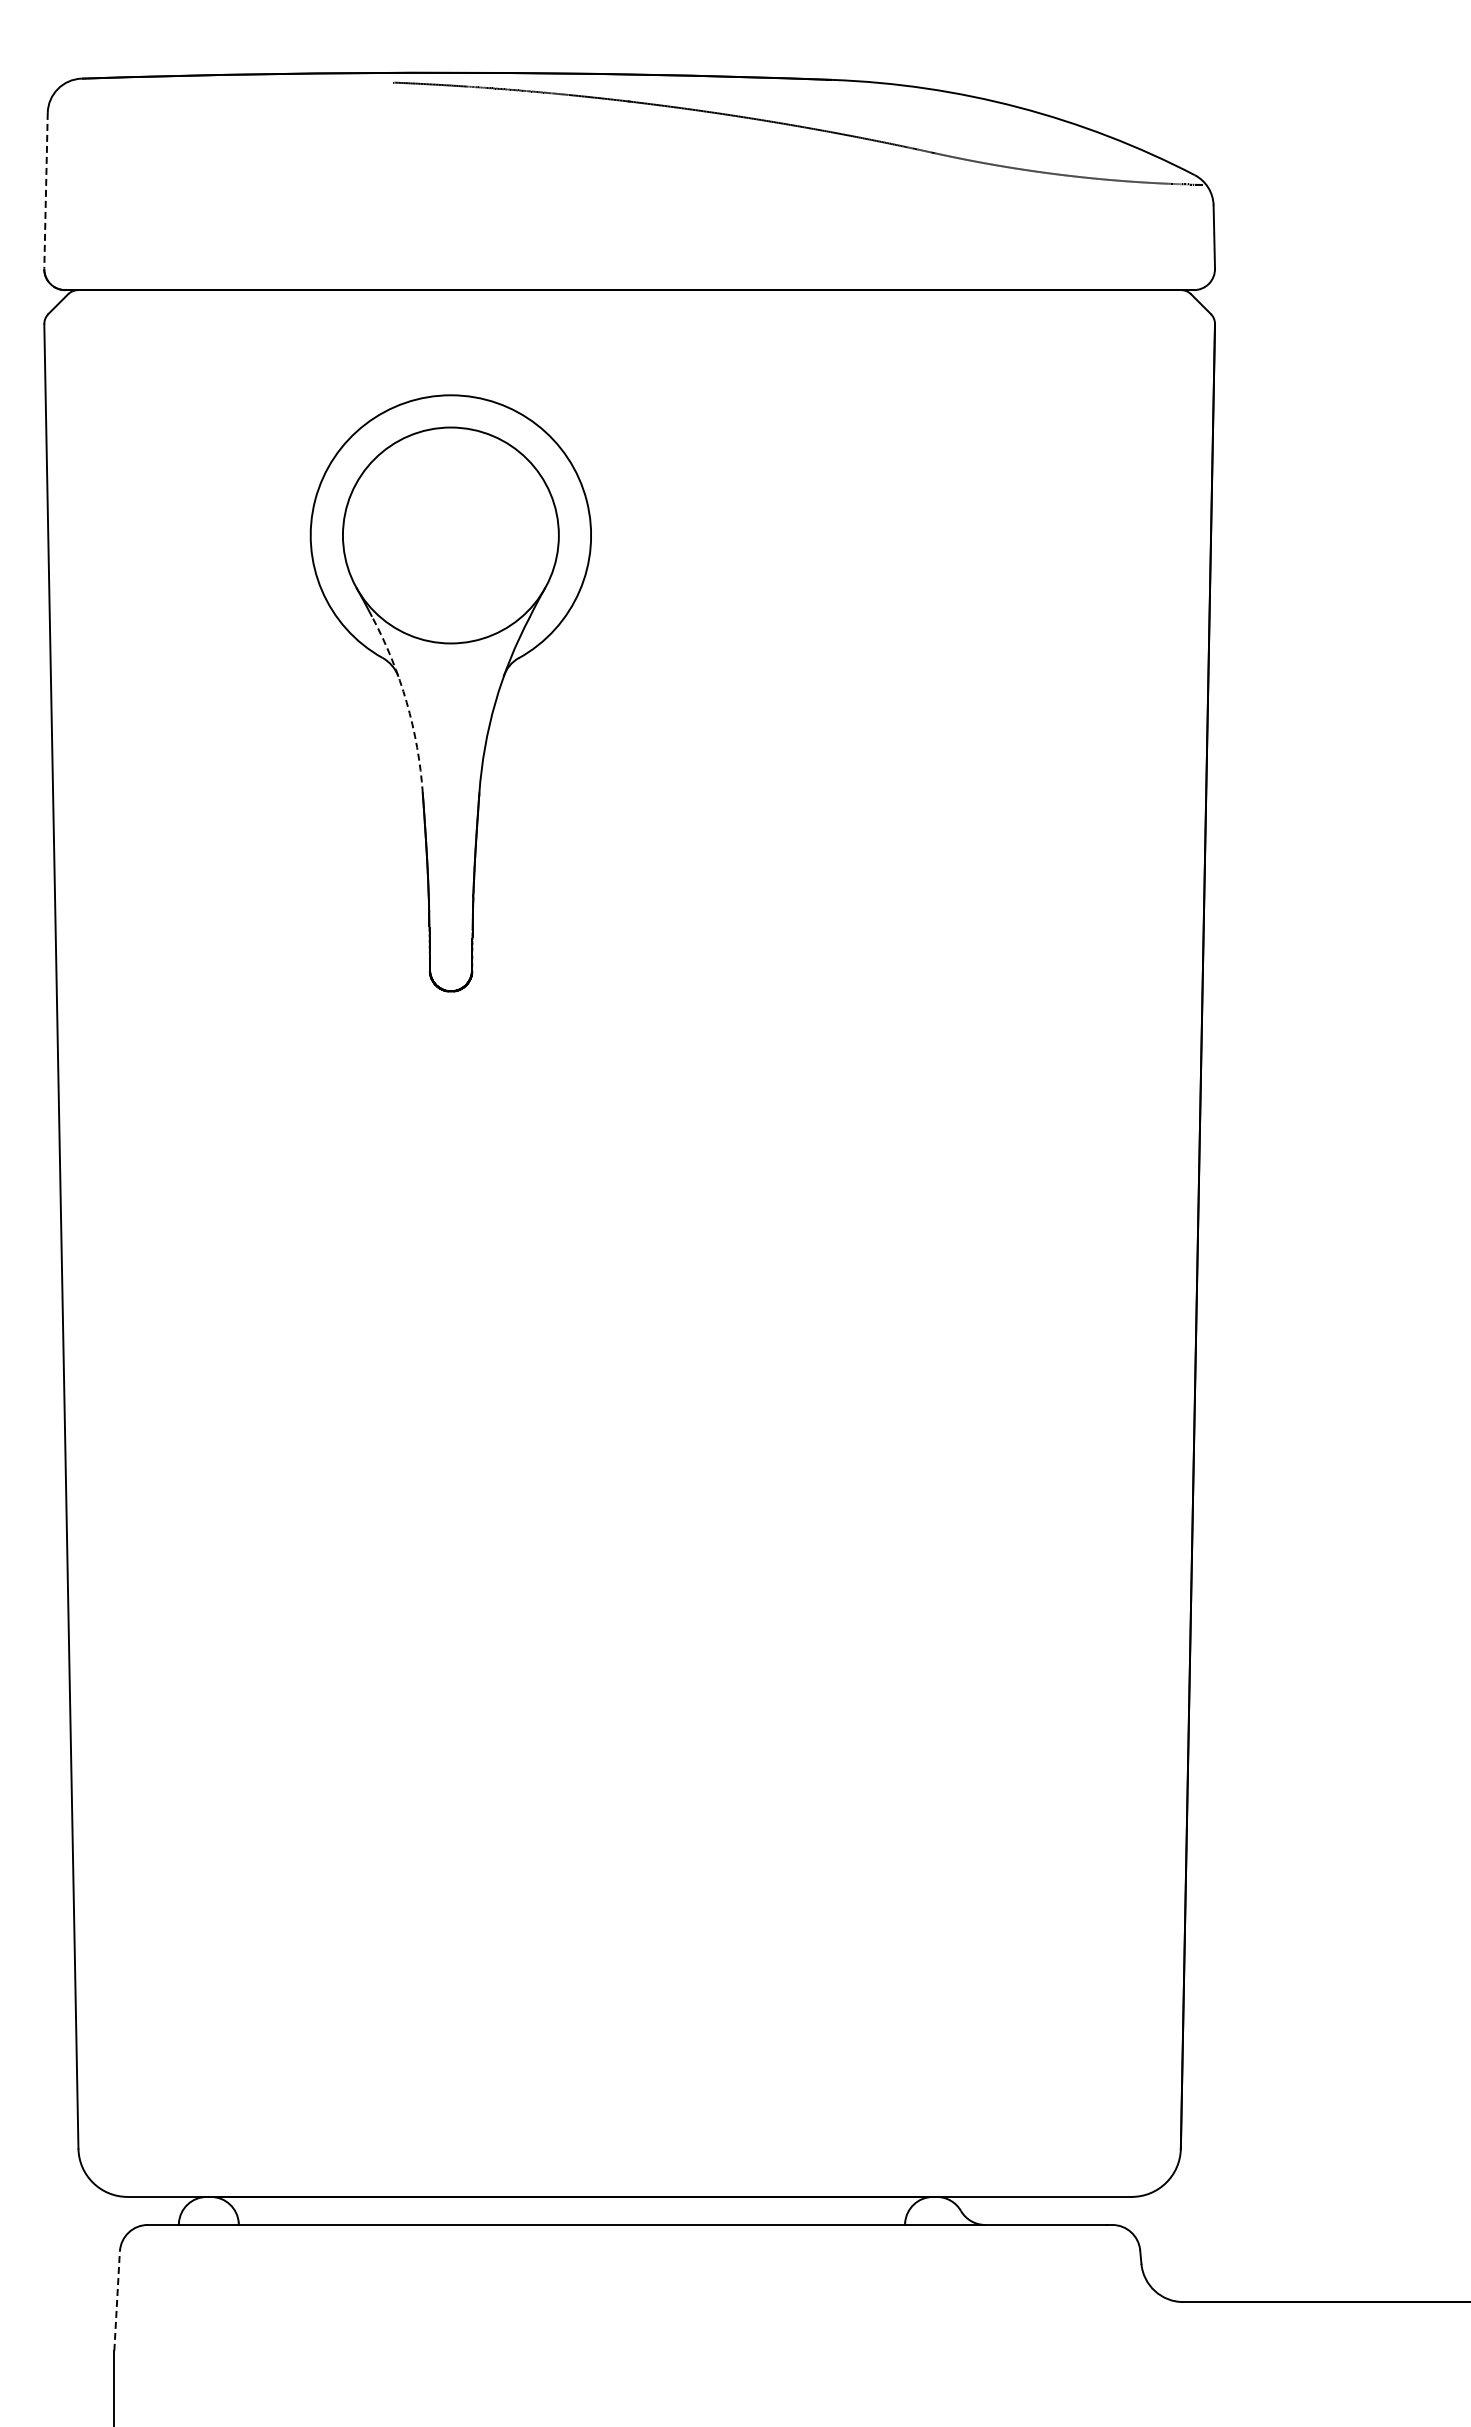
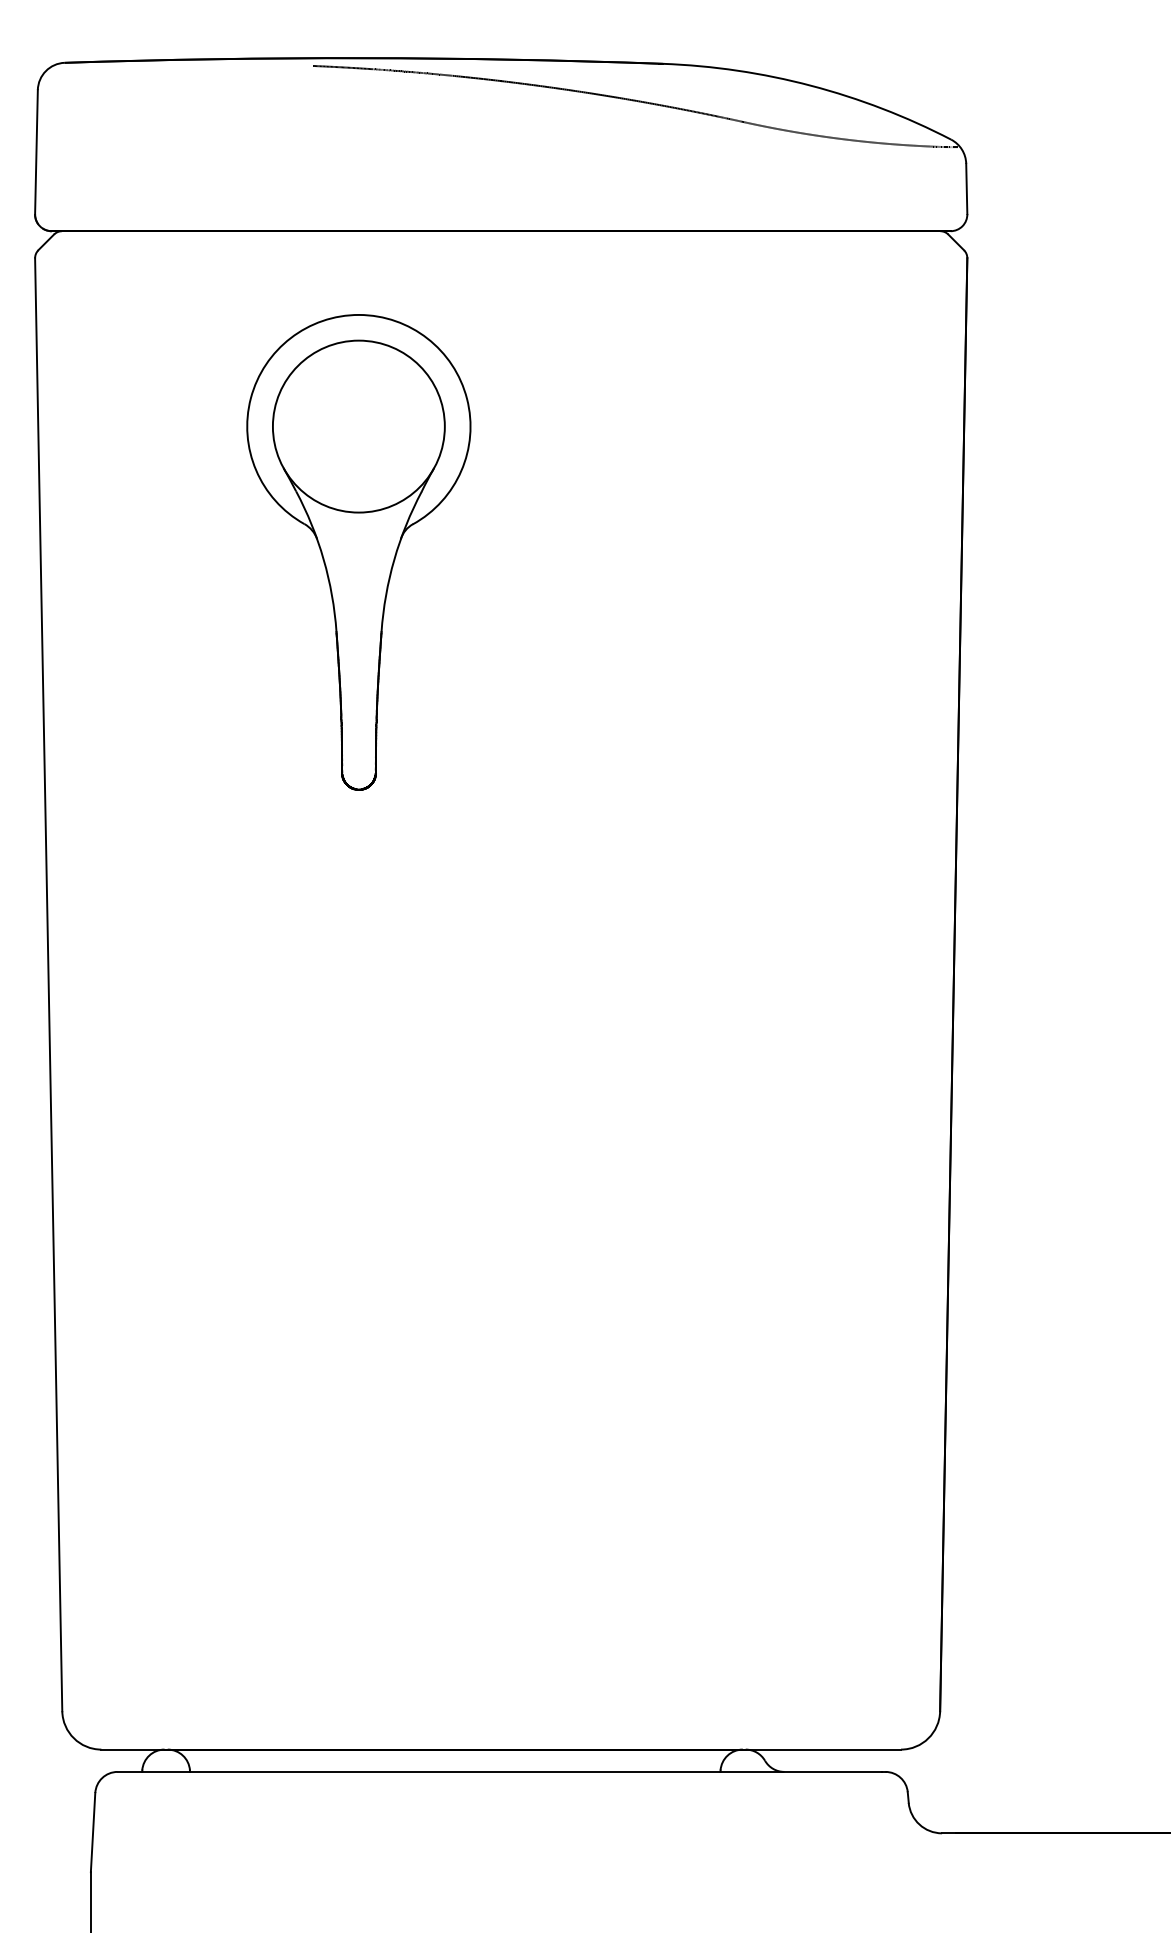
line: (46, 190) -> (36, 151), dashed -> solid
arc: (406, 702) -> (323, 559), dashed -> solid
line: (117, 2301) -> (93, 1832), dashed -> solid

